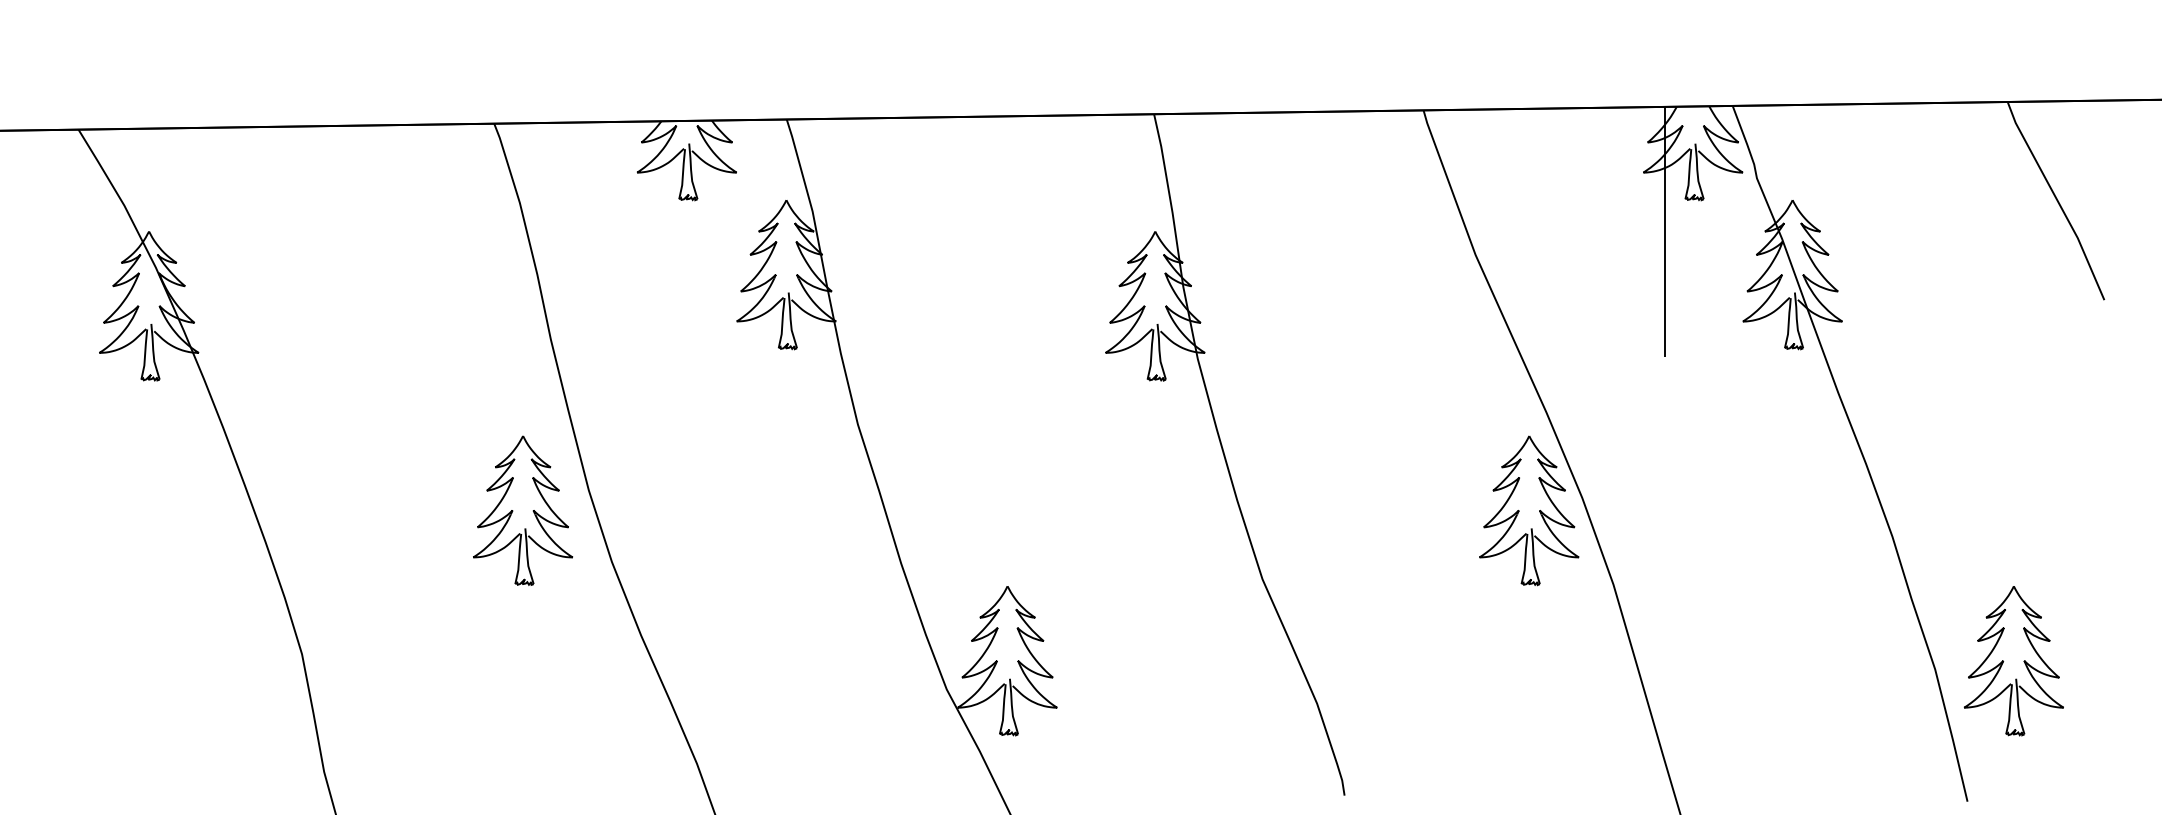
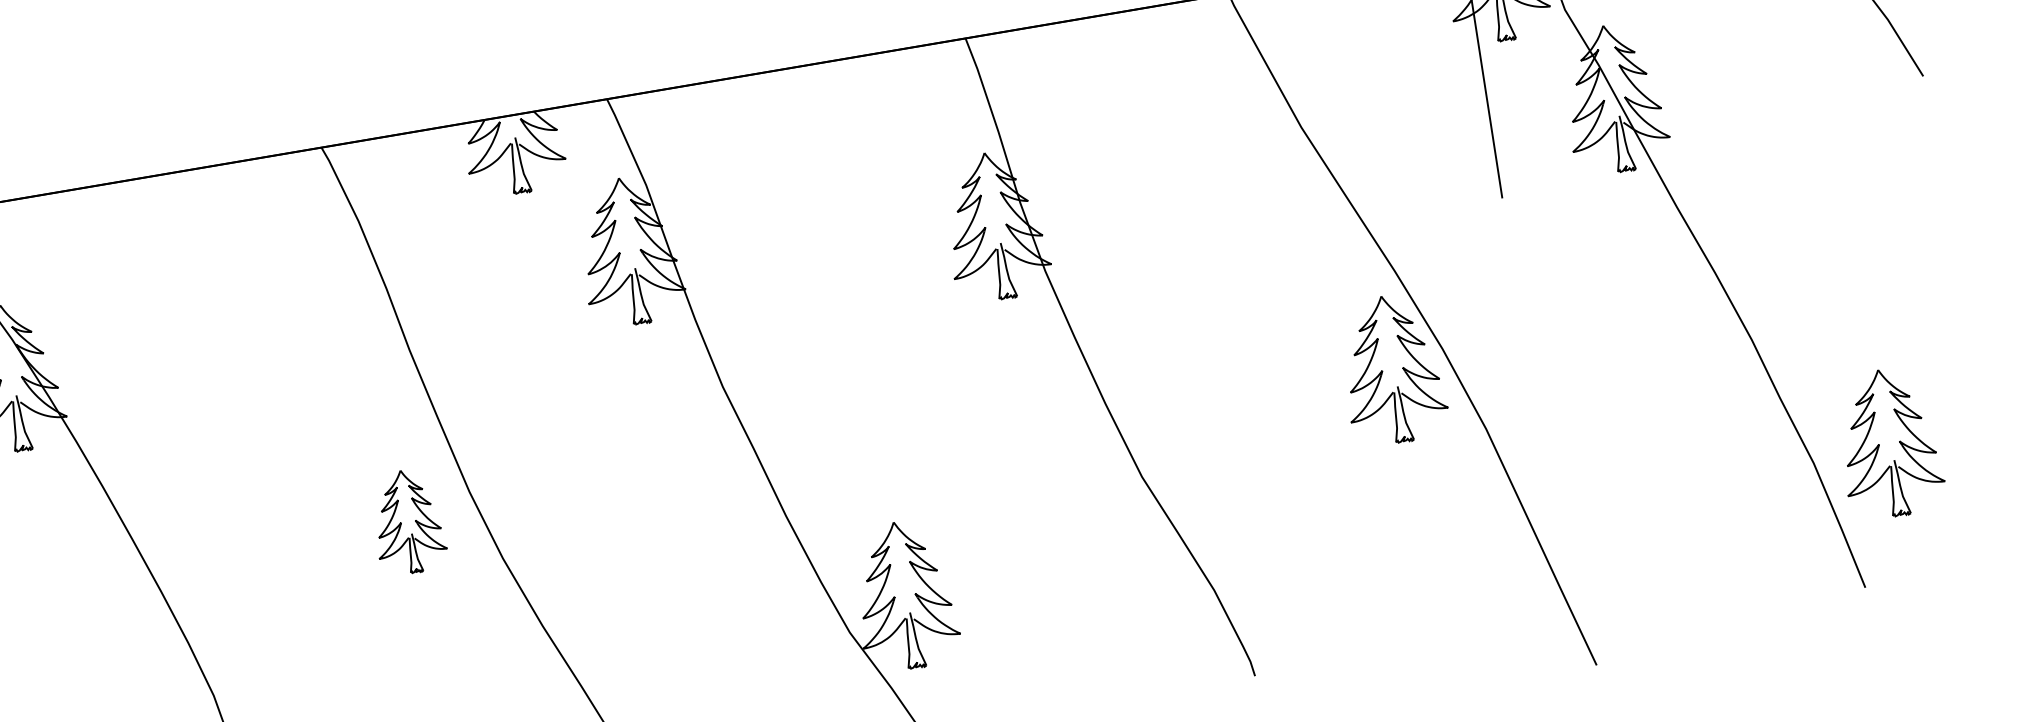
part: (523, 510) -> (408, 521), size x0.7

